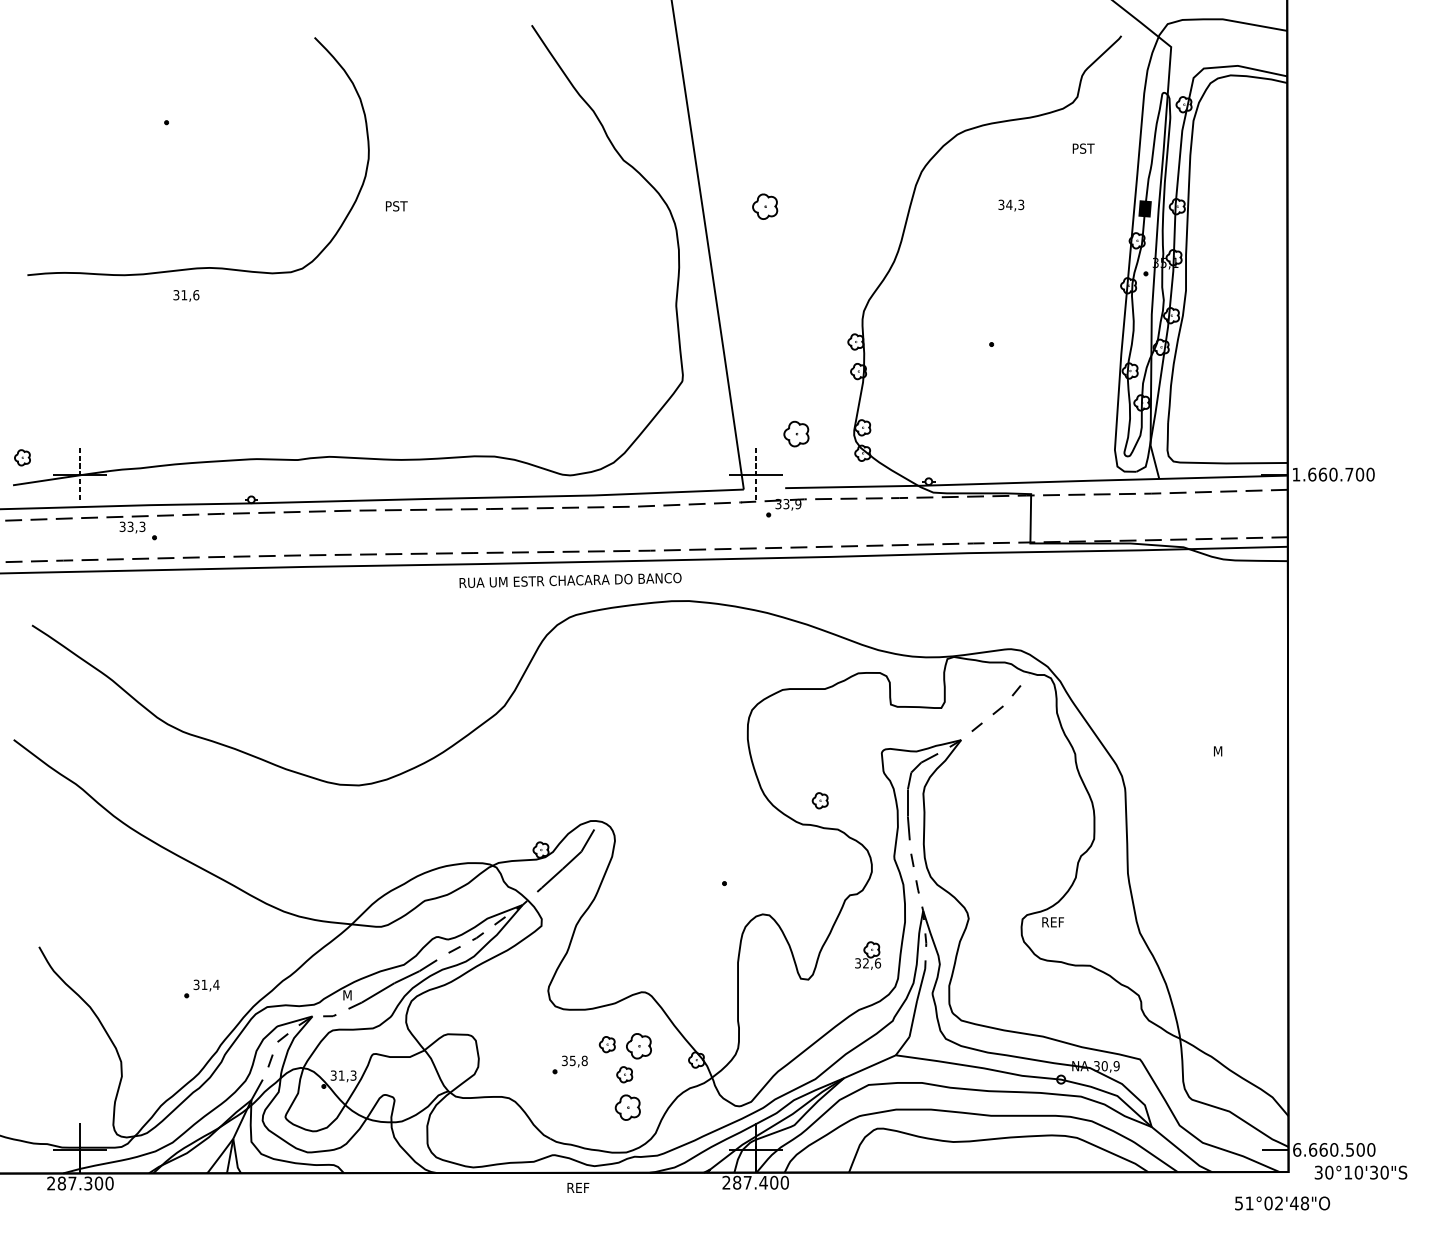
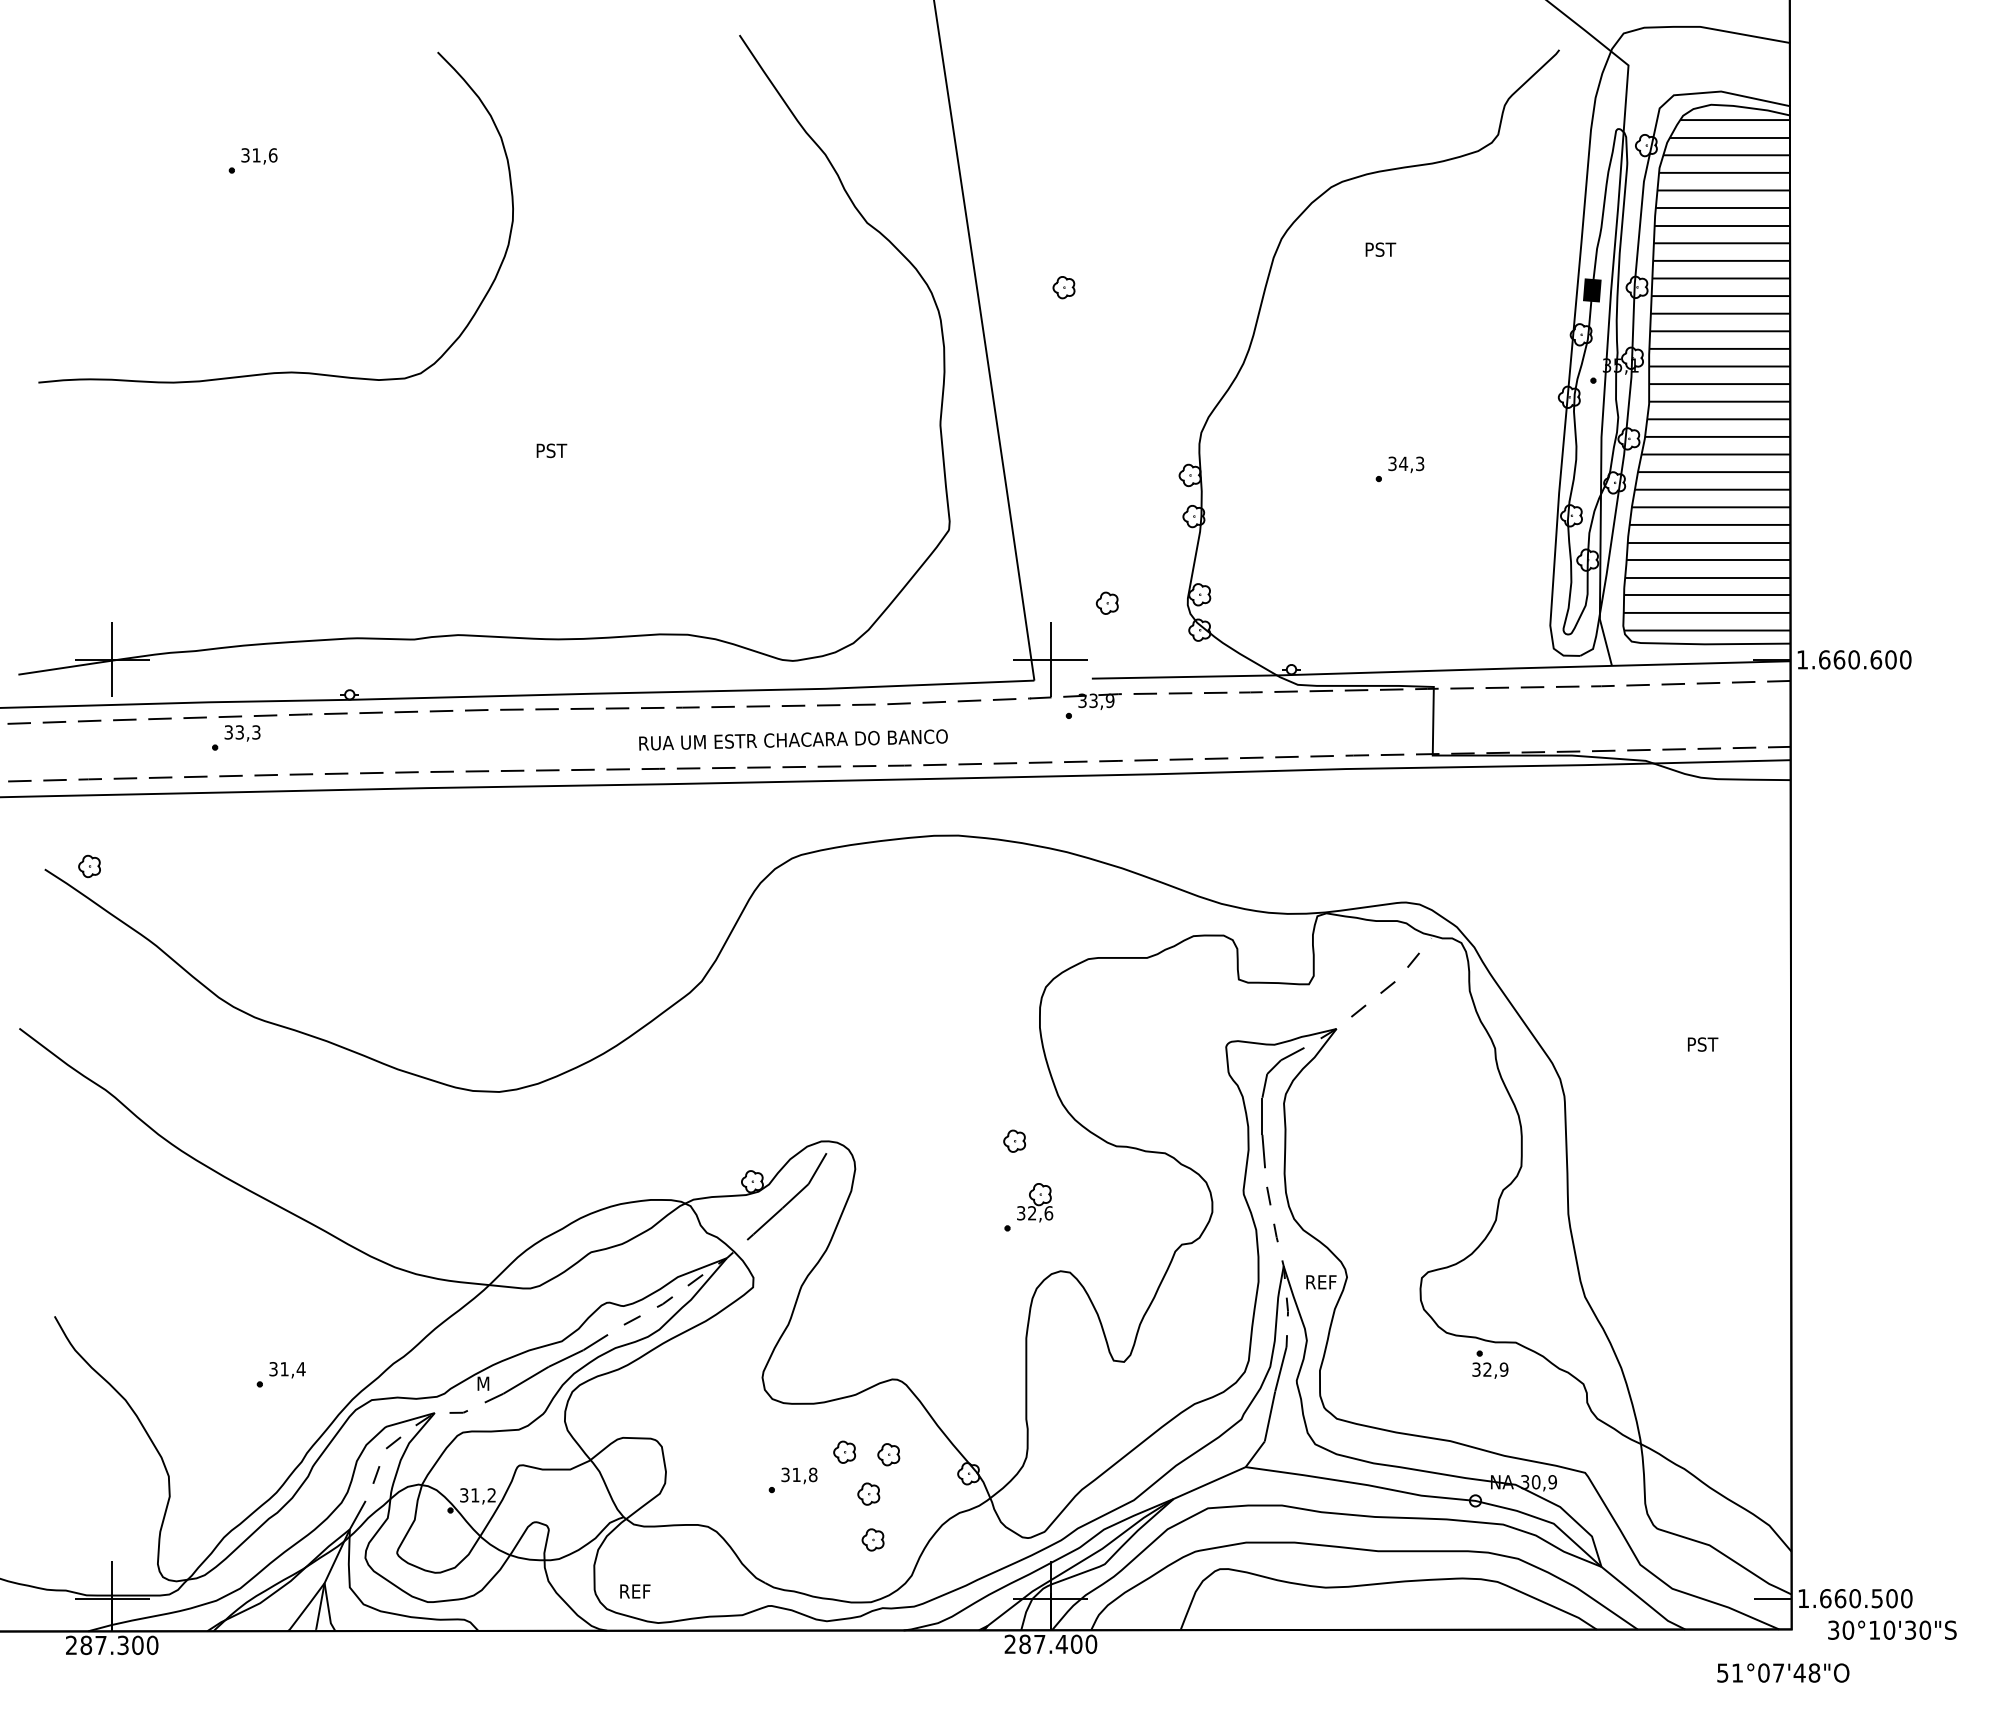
text: (1083, 148) -> (1380, 249), moved
text: (1011, 205) -> (1406, 464), moved
text: (396, 206) -> (551, 450), moved
part: (764, 206) -> (1063, 287), size x0.62
hatch: (1227, 270) -> (1706, 375), added
text: (186, 295) -> (259, 156), moved
part: (795, 433) -> (1106, 602), size x0.62
part: (22, 457) -> (89, 866), moved
line: (80, 474) -> (112, 659), dashed -> solid
line: (755, 474) -> (1050, 659), dashed -> solid
text: (1349, 474) -> (1876, 659), 1.660.700 -> 1.660.600
text: (132, 527) -> (242, 733), moved
text: (570, 580) -> (793, 739), moved
text: (1225, 751) -> (1703, 1044), M -> PST
part: (820, 800) -> (1014, 1140), moved
text: (1053, 922) -> (1321, 1282), moved
part: (868, 955) -> (1035, 1202), moved
part: (1071, 981) -> (1490, 1364), added
part: (638, 1046) -> (888, 1454), size x0.62
text: (572, 1060) -> (796, 1474), 35,8 -> 31,8
text: (353, 1075) -> (491, 1495), 31,3 -> 31,2
part: (627, 1107) -> (872, 1539), size x0.62
text: (1297, 1149) -> (1803, 1598), 6.660.500 -> 1.660.500
text: (578, 1187) -> (635, 1591), moved
text: (1279, 1203) -> (1778, 1672), 51°02'48"O -> 51°07'48"O

